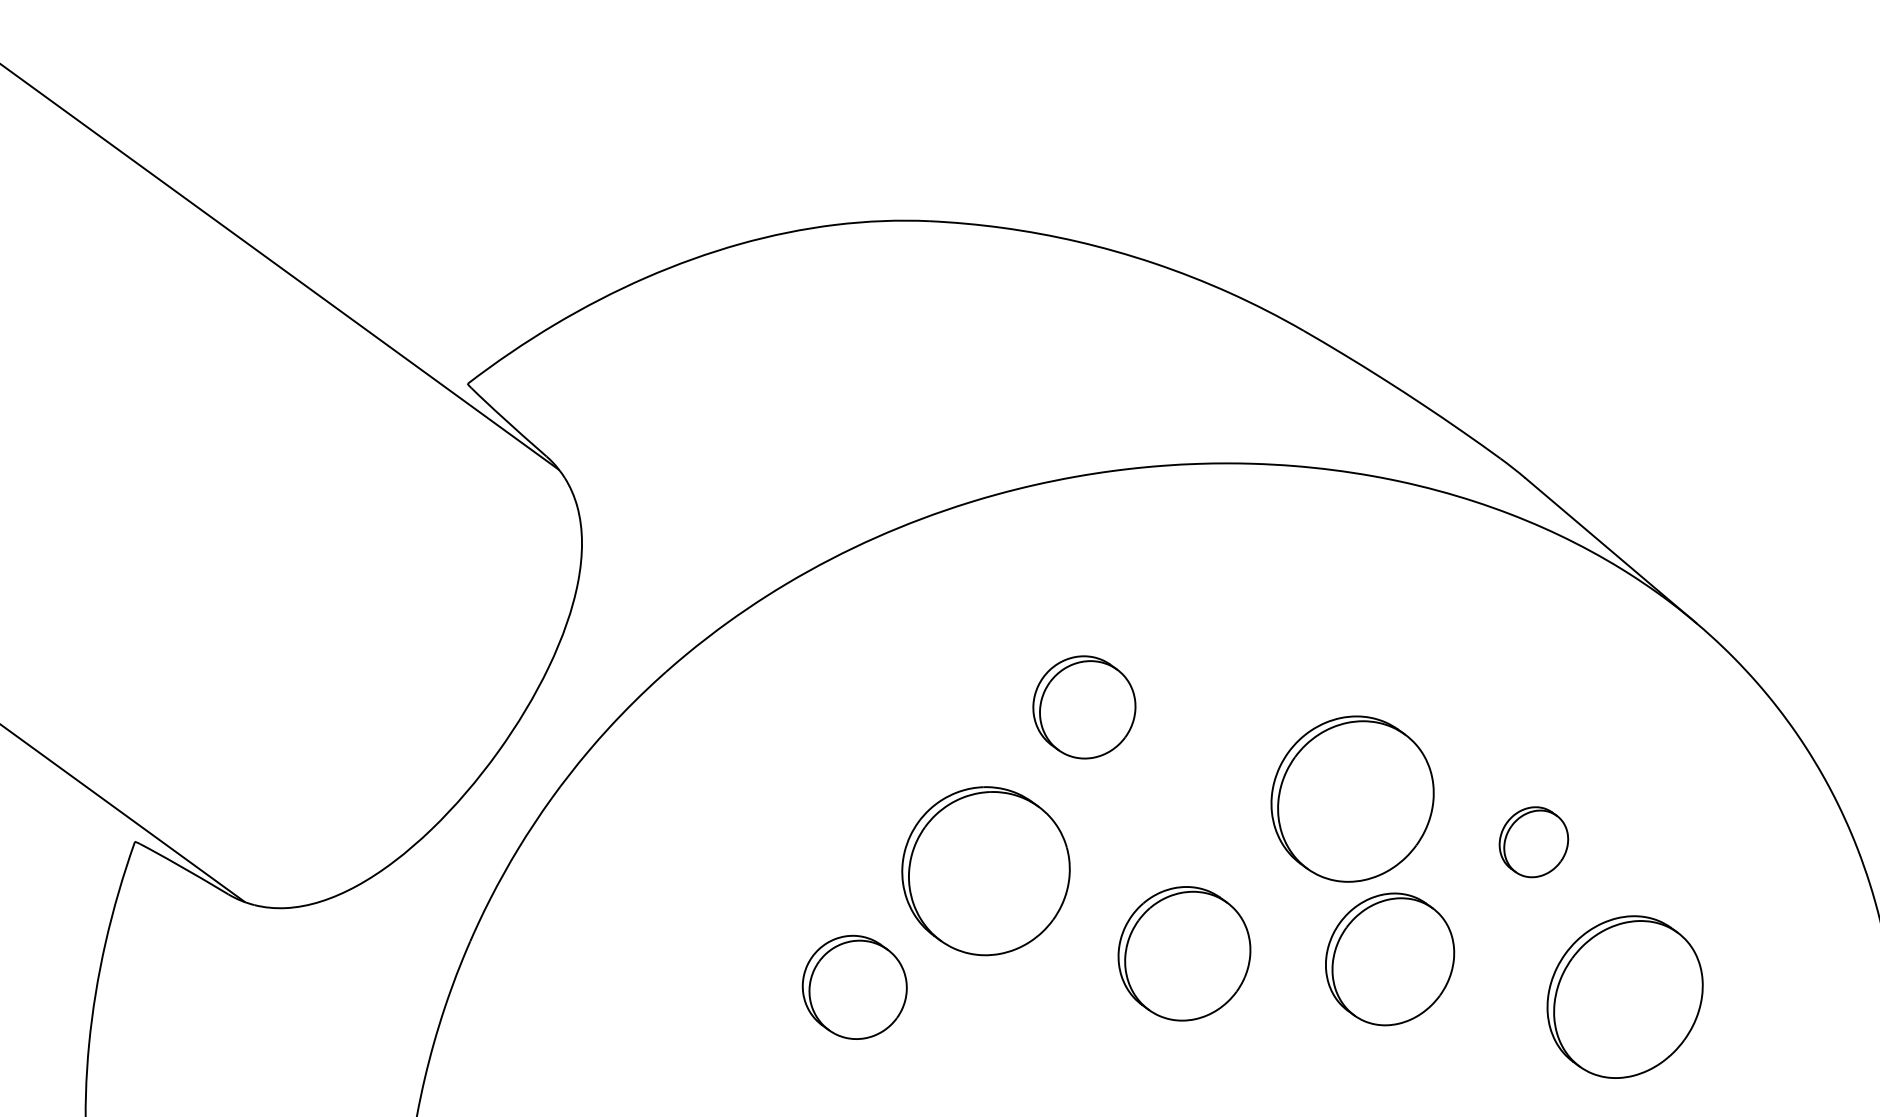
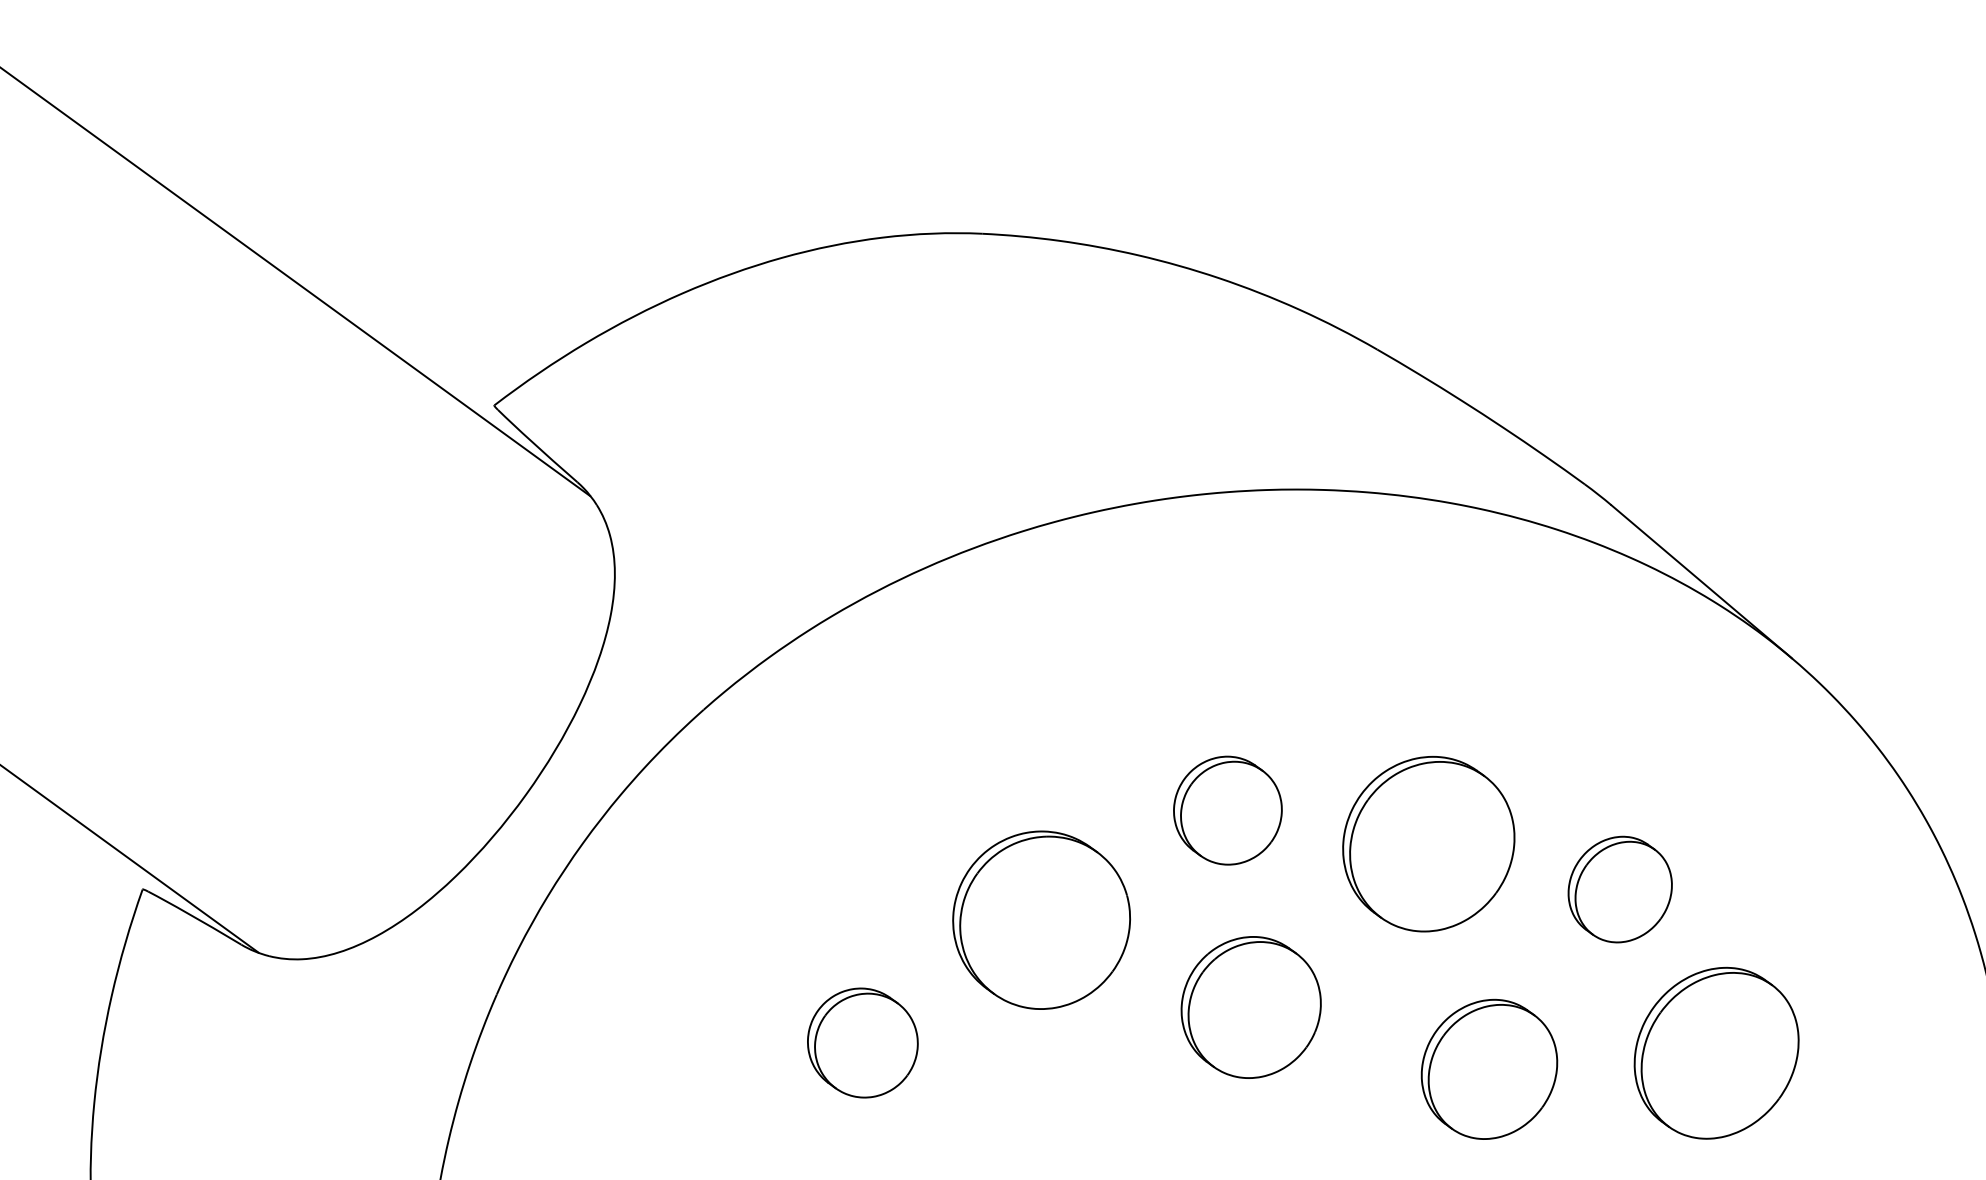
part: (1084, 707) -> (1228, 810), moved
part: (1533, 842) -> (1619, 889), size x1.43
part: (1390, 959) -> (1489, 1069), moved
part: (854, 986) -> (862, 1042), moved

